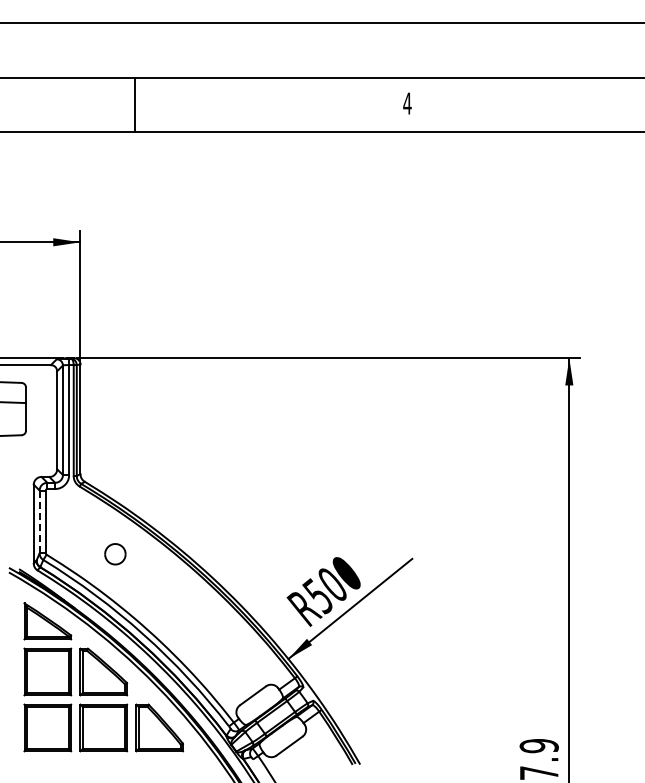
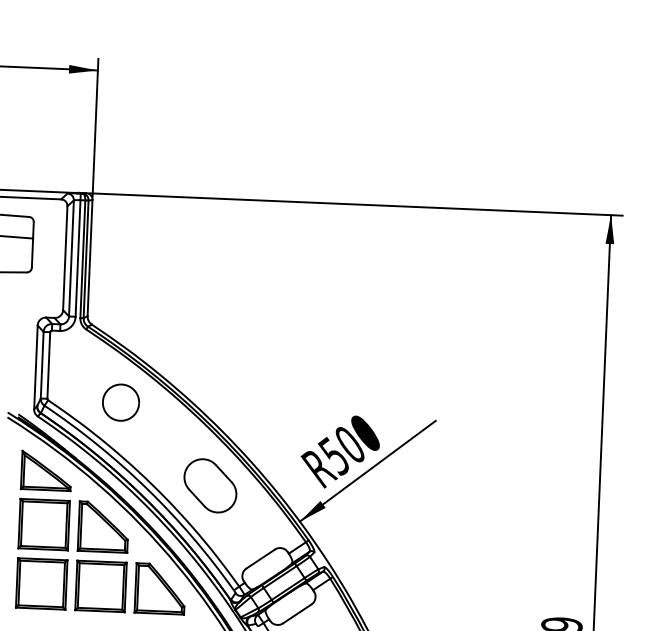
line: (39, 521) -> (42, 364), dashed -> solid
part: (115, 554) -> (121, 403), size x1.67
part: (202, 628) -> (210, 485), added

